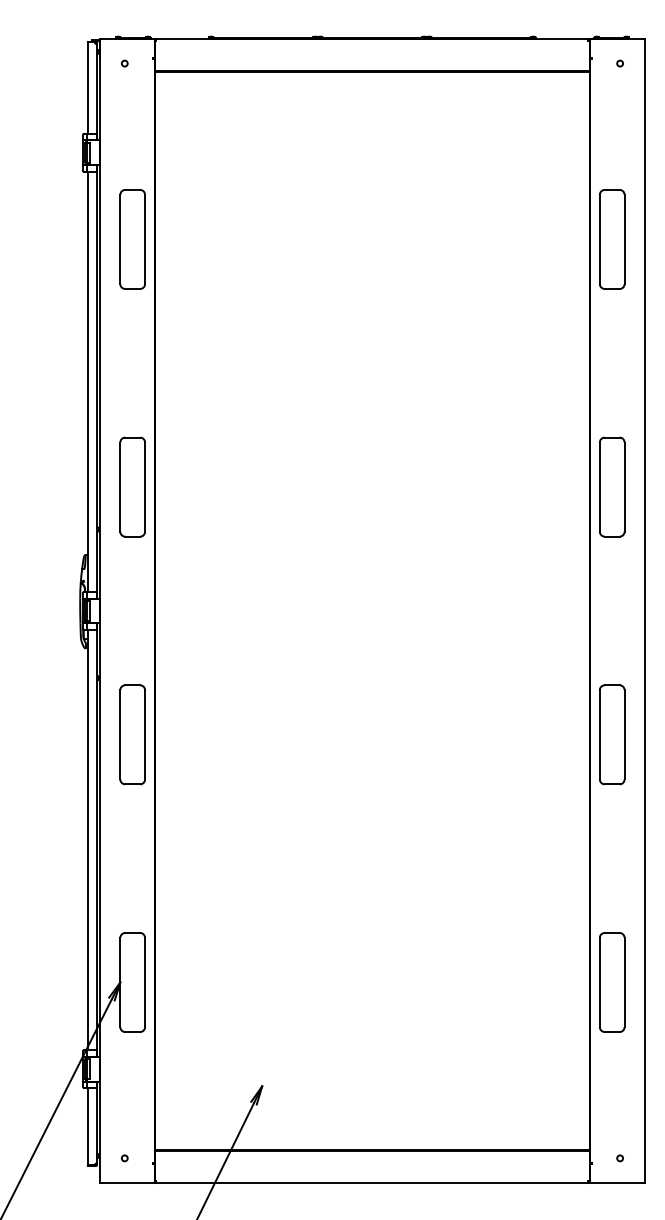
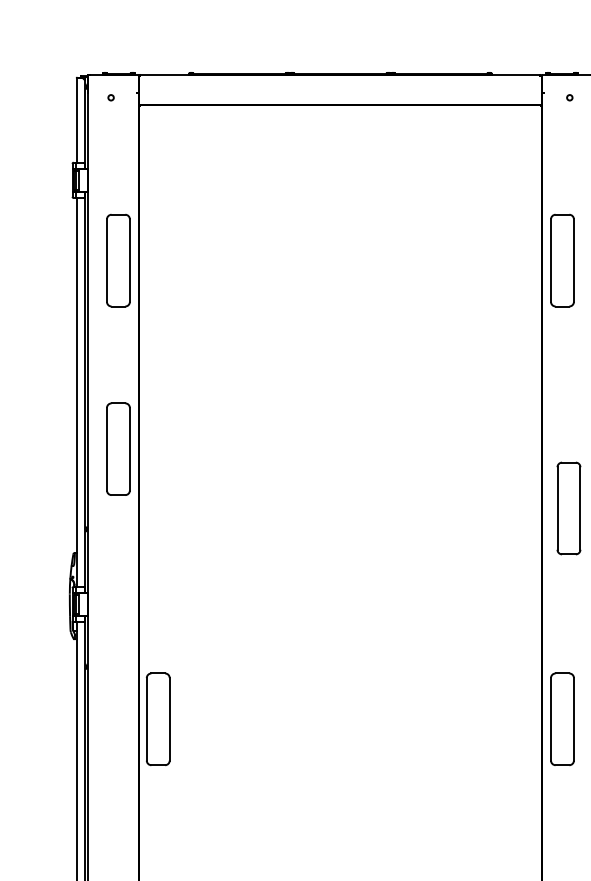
part: (132, 486) -> (118, 448), moved
part: (612, 486) -> (569, 507), moved
part: (132, 734) -> (158, 719), moved

